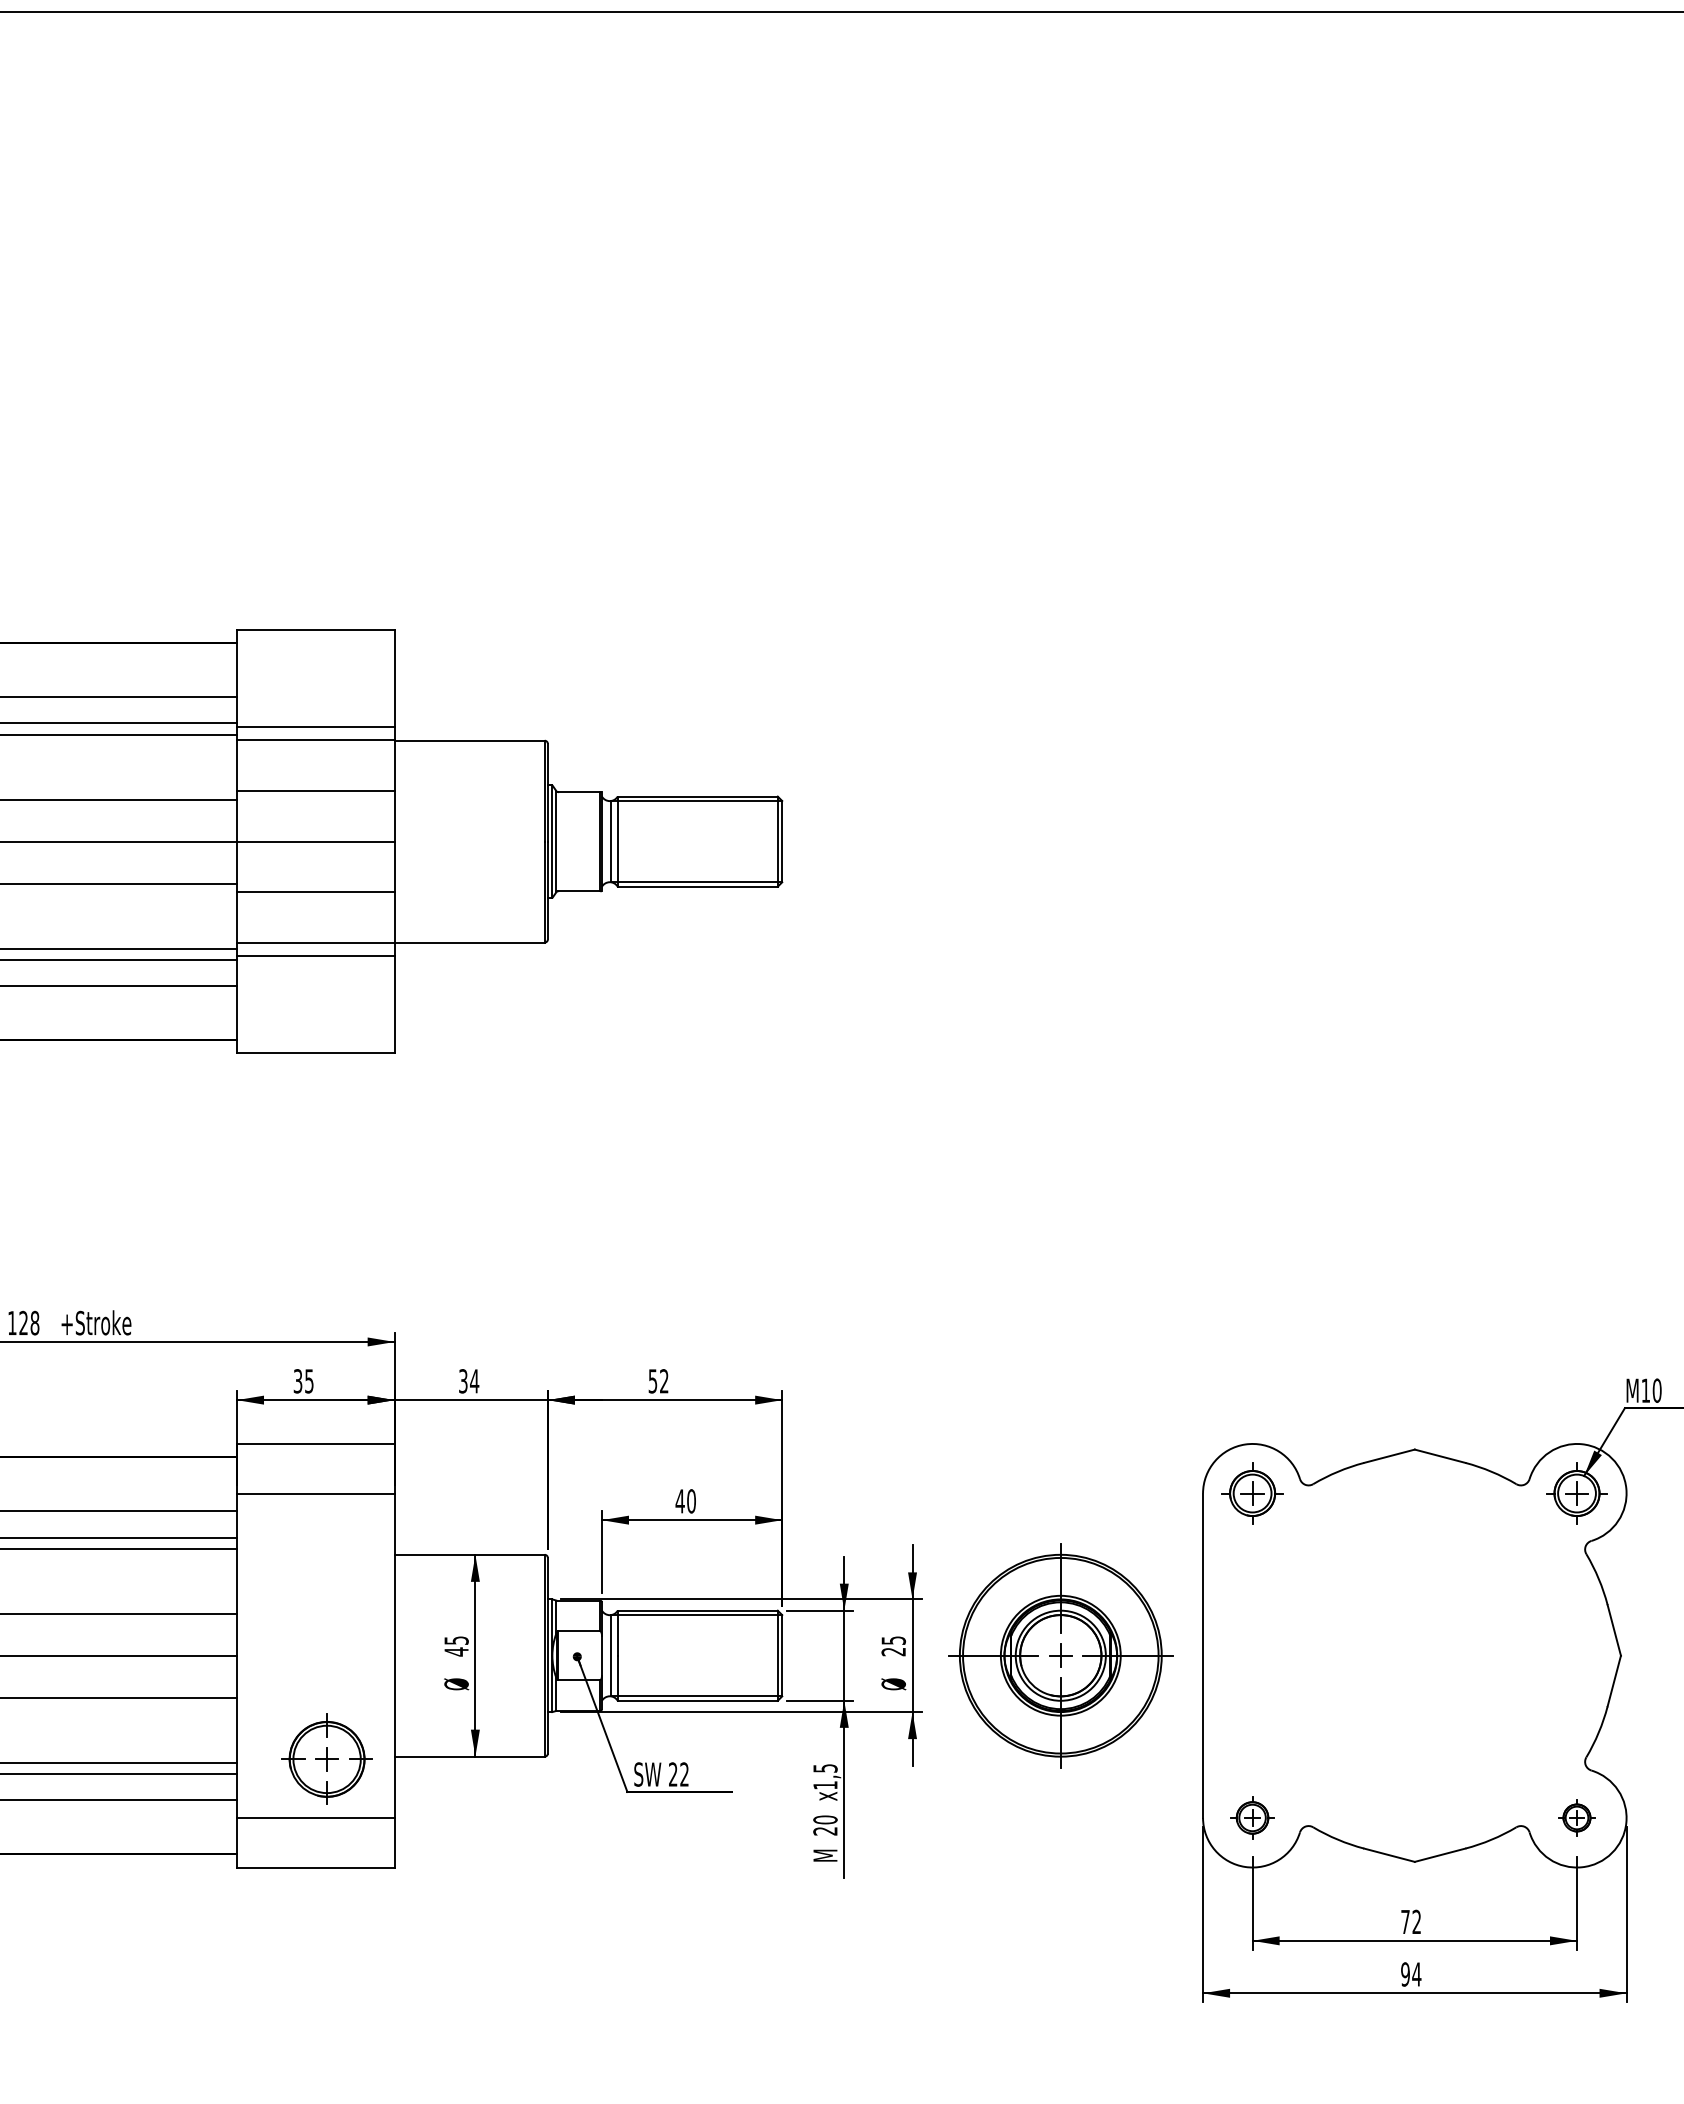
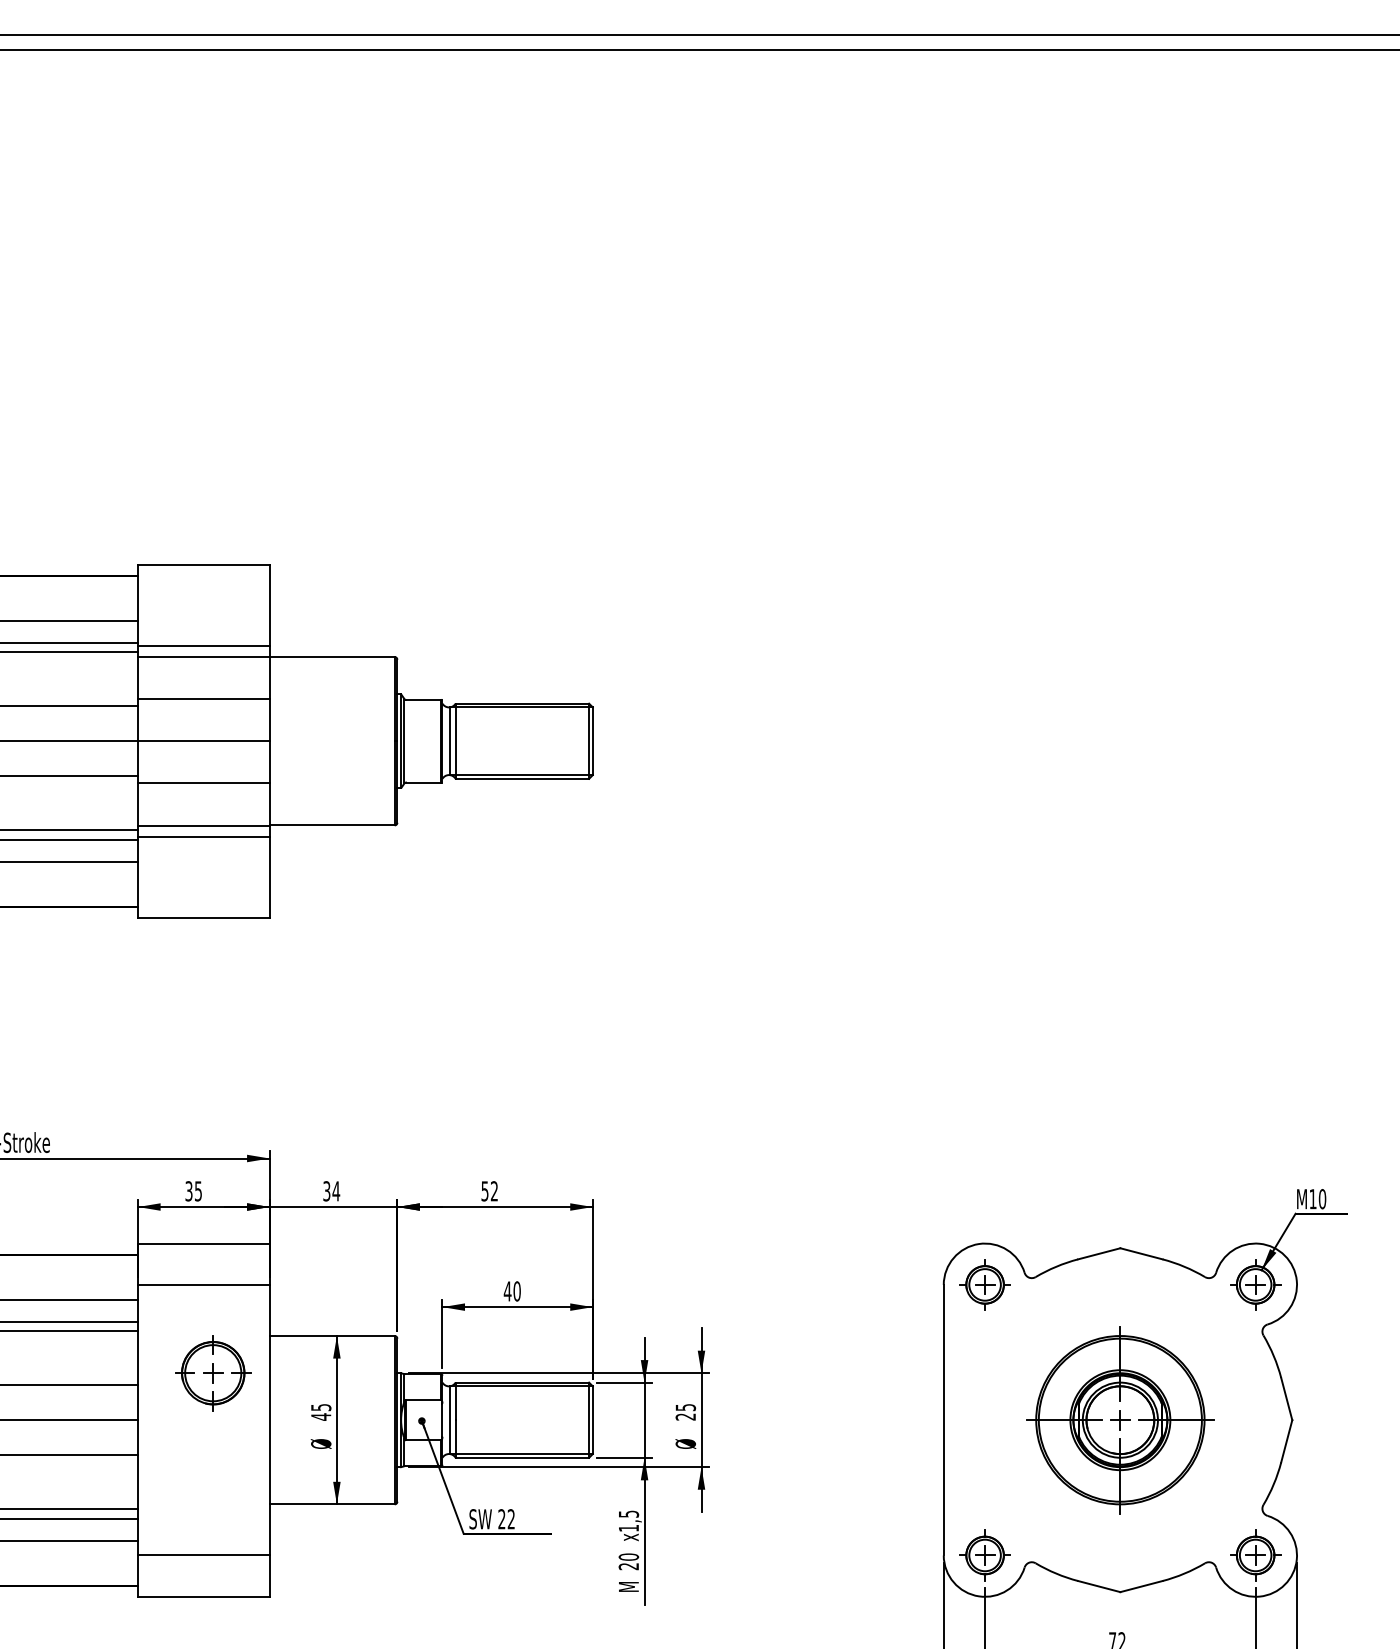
part: (1060, 1655) -> (1120, 1419), moved
part: (326, 1758) -> (212, 1372), moved
part: (1252, 1817) -> (985, 1555), size x1.43
part: (1576, 1817) -> (1255, 1555), size x1.67

